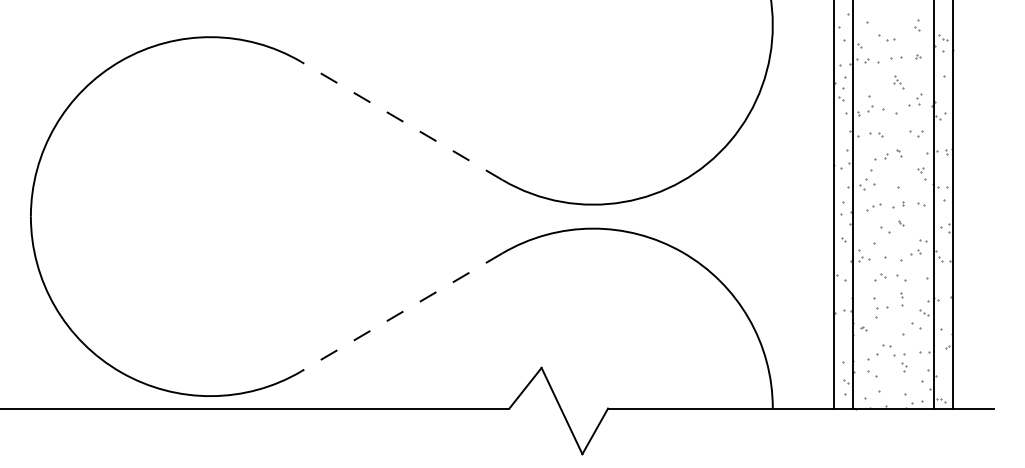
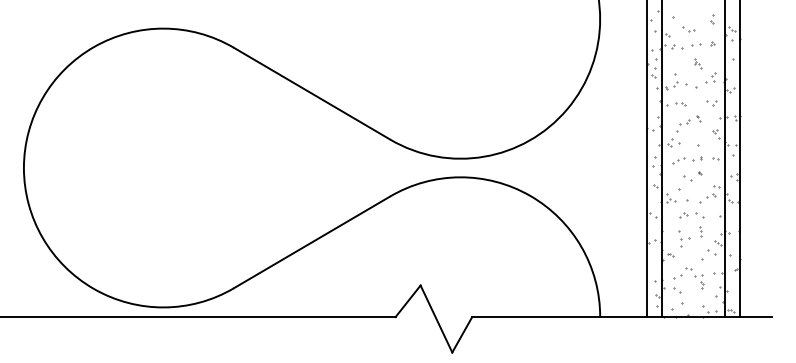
line: (401, 120) -> (311, 93), dashed -> solid
line: (401, 312) -> (311, 242), dashed -> solid

